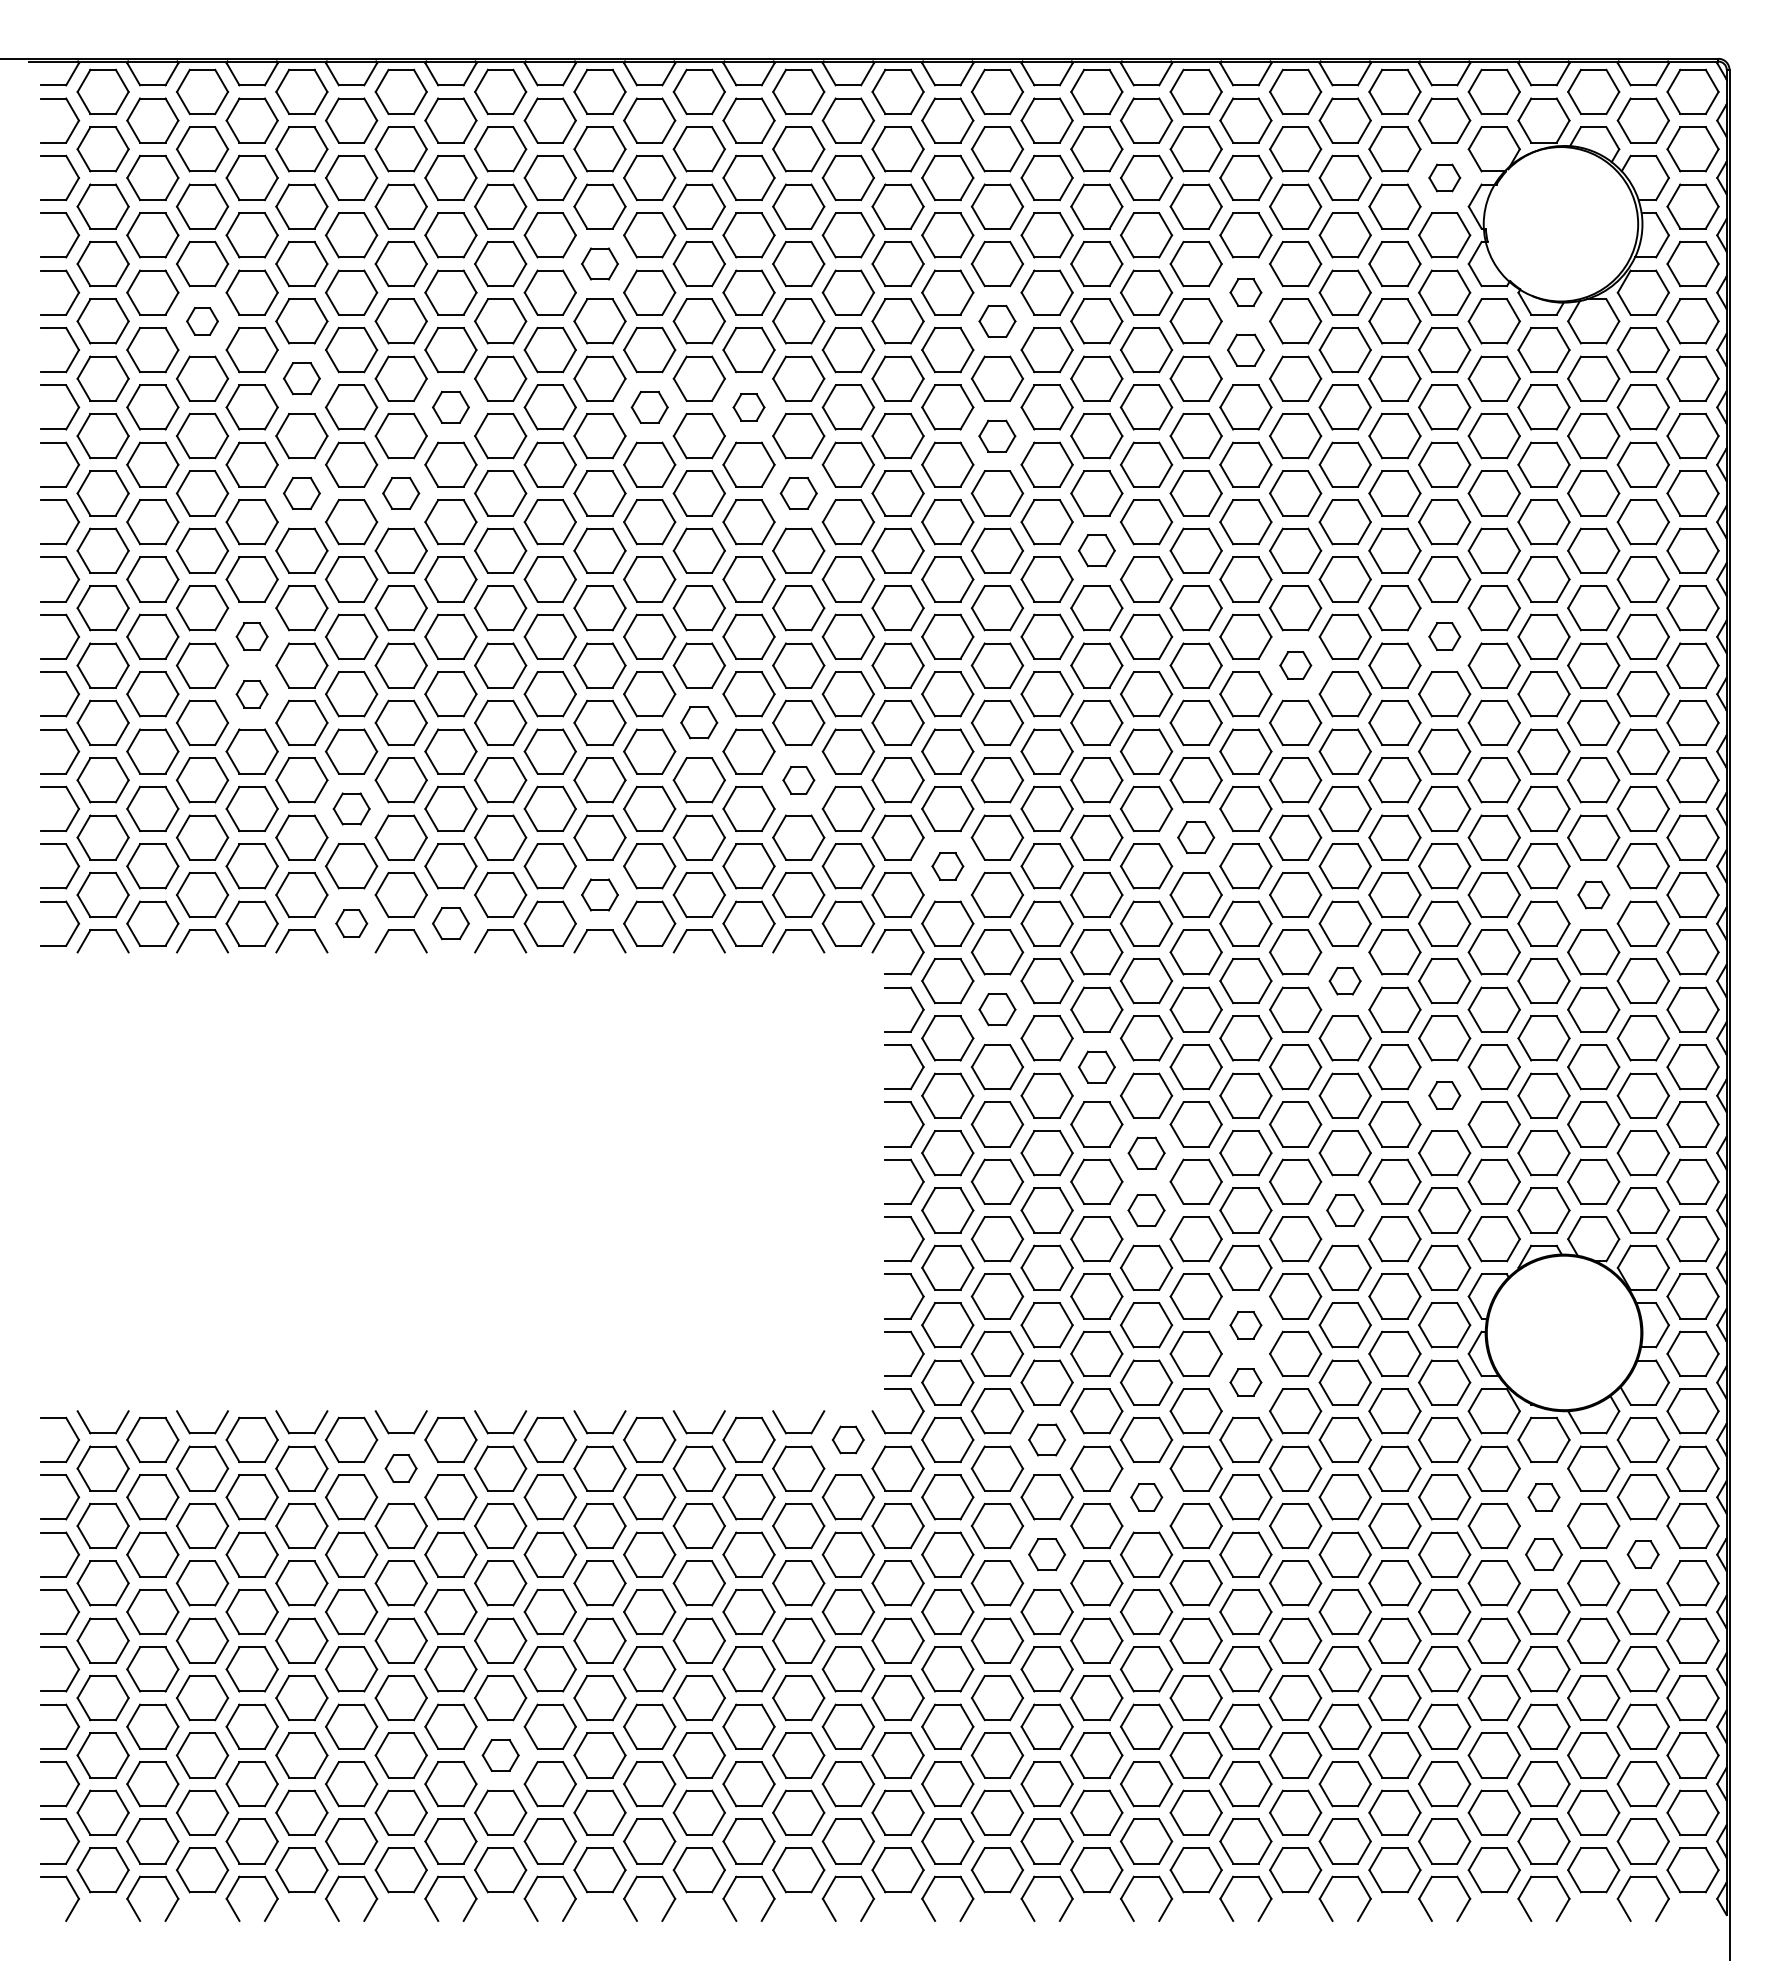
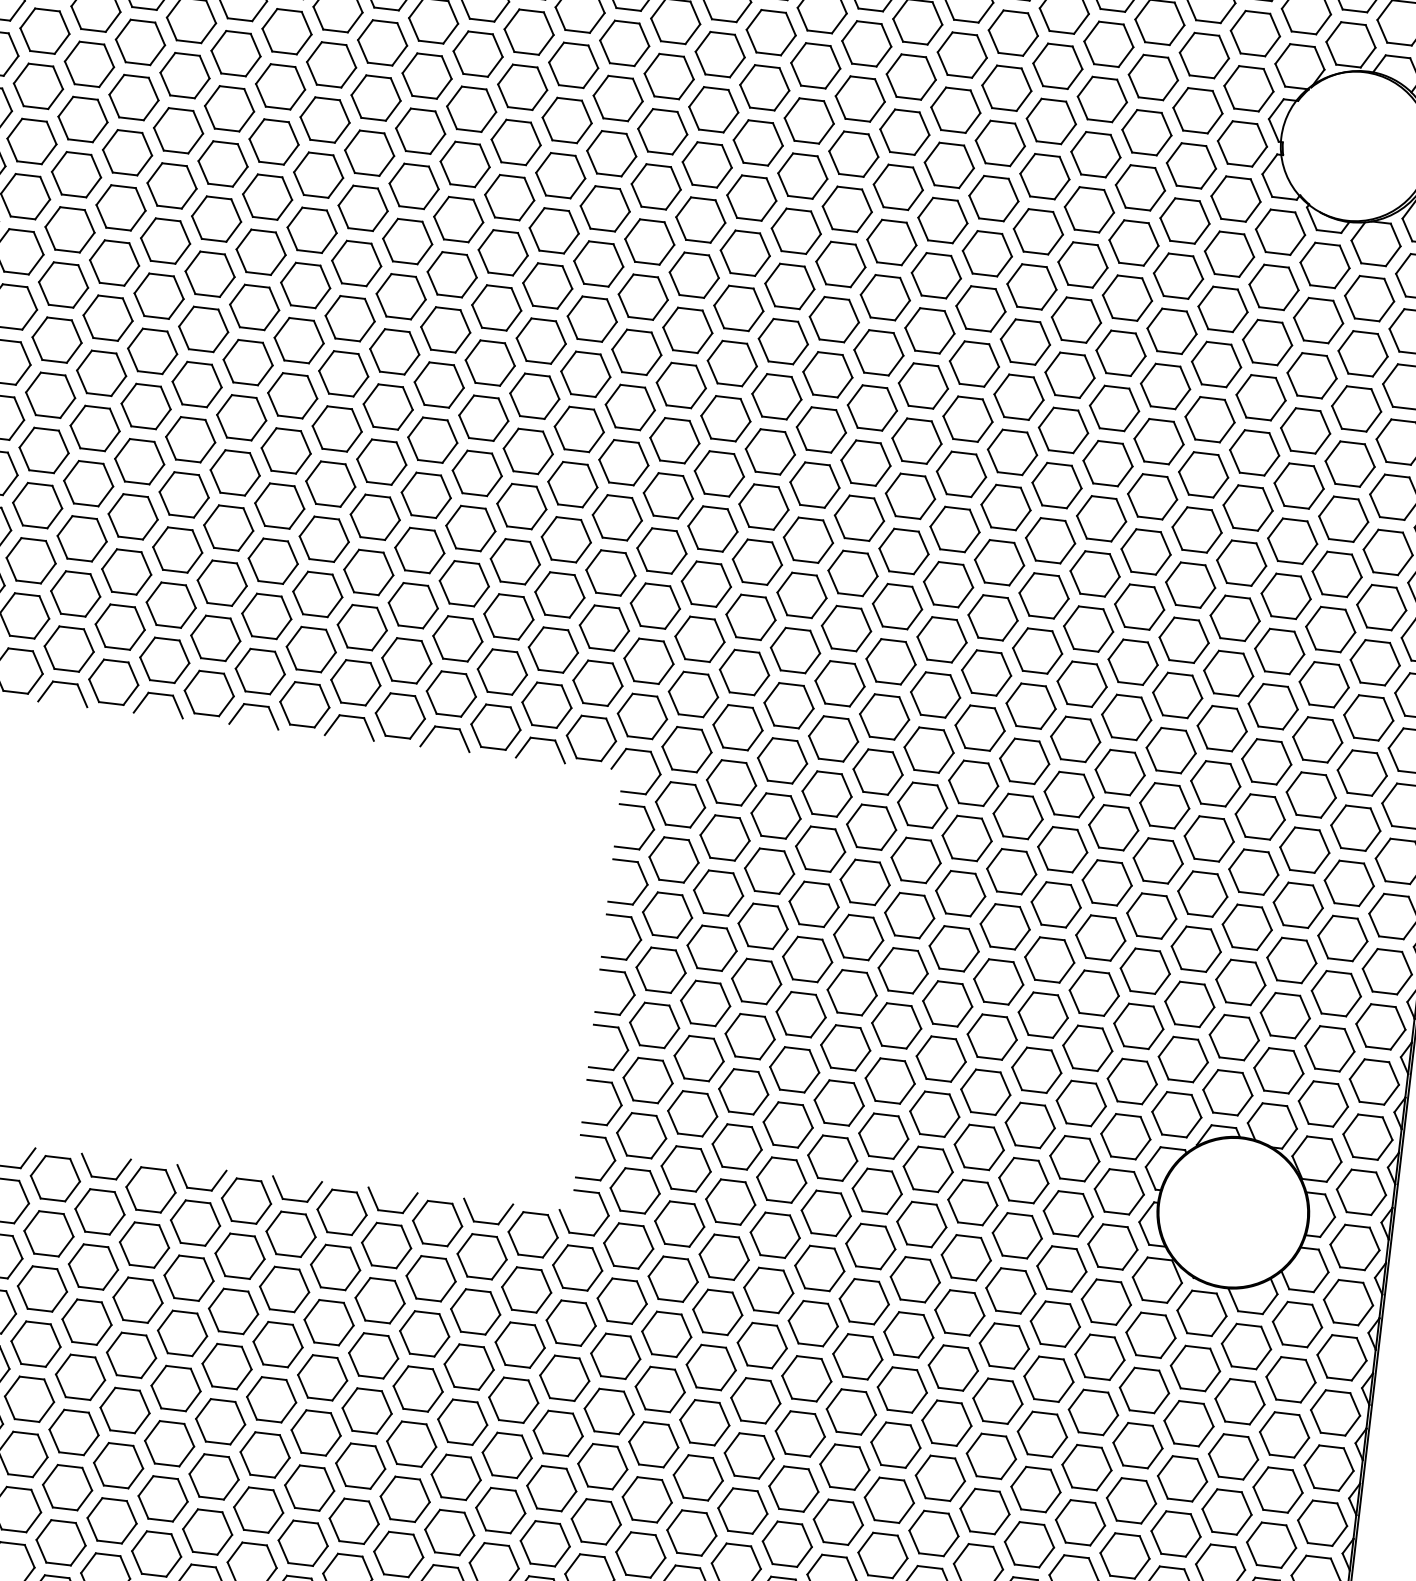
part: (1444, 177) -> (1248, 88), size x1.67
part: (599, 263) -> (426, 75), size x1.43
part: (1245, 292) -> (1044, 176), size x1.67
part: (202, 321) -> (38, 86), size x1.67
part: (997, 321) -> (802, 176), size x1.43
part: (1245, 350) -> (1037, 232), size x1.43
part: (301, 378) -> (127, 152), size x1.43
part: (450, 407) -> (267, 197), size x1.43
part: (649, 407) -> (458, 219), size x1.43
part: (748, 407) -> (553, 230), size x1.67
part: (996, 436) -> (788, 286), size x1.43
part: (301, 493) -> (114, 263), size x1.43
part: (400, 493) -> (209, 274), size x1.43
part: (798, 493) -> (592, 319), size x1.43
part: (1096, 550) -> (872, 407), size x1.43
part: (251, 636) -> (49, 394), size x1.67
part: (1444, 636) -> (1197, 529), size x1.67
part: (1295, 665) -> (1050, 540), size x1.67
part: (251, 694) -> (43, 450), size x1.67
part: (698, 722) -> (470, 528), size x1.43
part: (798, 780) -> (559, 595), size x1.67
part: (351, 808) -> (126, 571), size x1.43
part: (1195, 837) -> (934, 694), size x1.43
part: (947, 866) -> (693, 694), size x1.67
part: (599, 894) -> (355, 682), size x1.43
part: (1593, 894) -> (1311, 794), size x1.67
part: (351, 923) -> (113, 682), size x1.67
part: (450, 923) -> (208, 693), size x1.43
part: (1344, 981) -> (1061, 850), size x1.67
part: (997, 1009) -> (725, 837), size x1.43
part: (1096, 1067) -> (813, 904), size x1.43
part: (1444, 1095) -> (1145, 970), size x1.67
part: (1146, 1153) -> (852, 993), size x1.43
part: (1146, 1210) -> (845, 1047), size x1.43
part: (1344, 1210) -> (1036, 1070), size x1.43
part: (1245, 1325) -> (927, 1169), size x1.67
part: (1245, 1382) -> (921, 1224), size x1.67
part: (847, 1439) -> (532, 1234), size x1.67
part: (1046, 1439) -> (723, 1256), size x1.43
part: (400, 1468) -> (99, 1211), size x1.67
part: (1146, 1497) -> (813, 1323), size x1.67
part: (1543, 1497) -> (1194, 1368), size x1.67
part: (1046, 1554) -> (710, 1367), size x1.43
part: (1543, 1554) -> (1188, 1423), size x1.43
part: (1642, 1554) -> (1283, 1434), size x1.67
part: (500, 1755) -> (162, 1498), size x1.43

